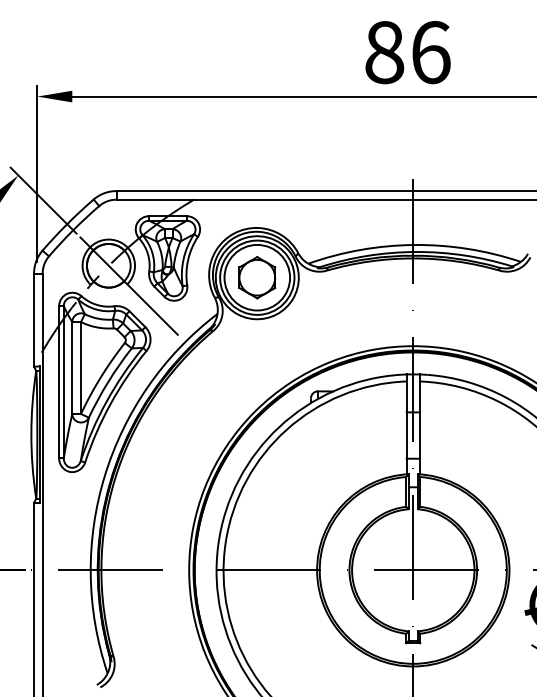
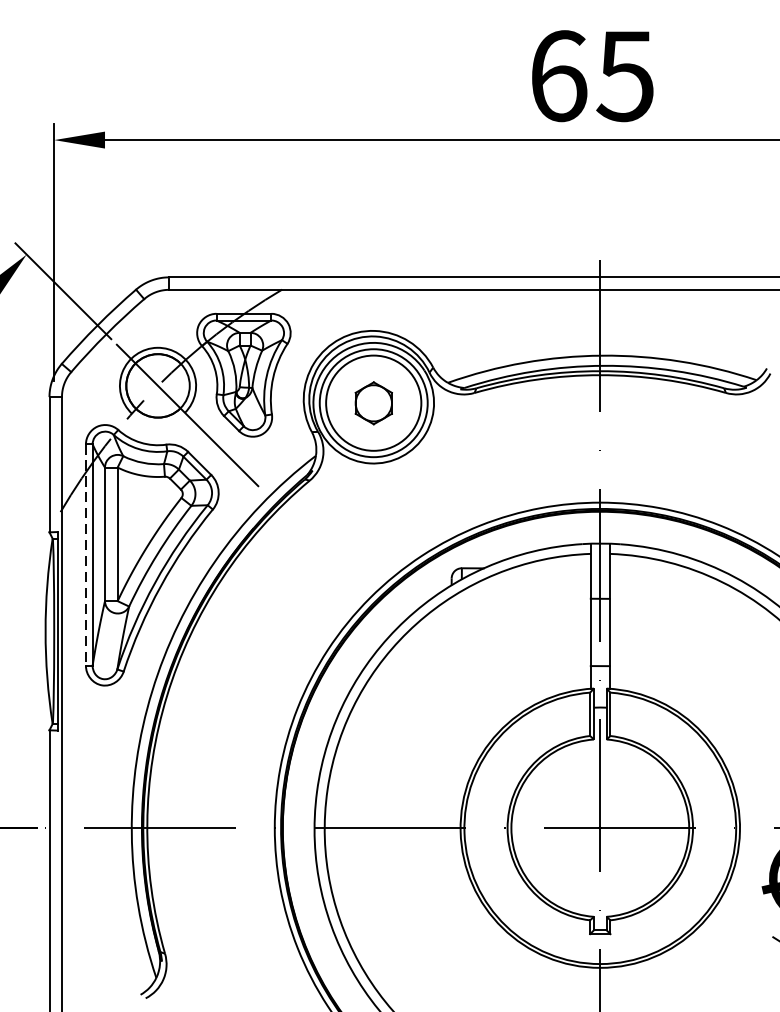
text: (407, 52) -> (591, 76), 86 -> 65
part: (257, 277) -> (374, 402), size x0.7
line: (59, 382) -> (86, 555), solid -> dashed

